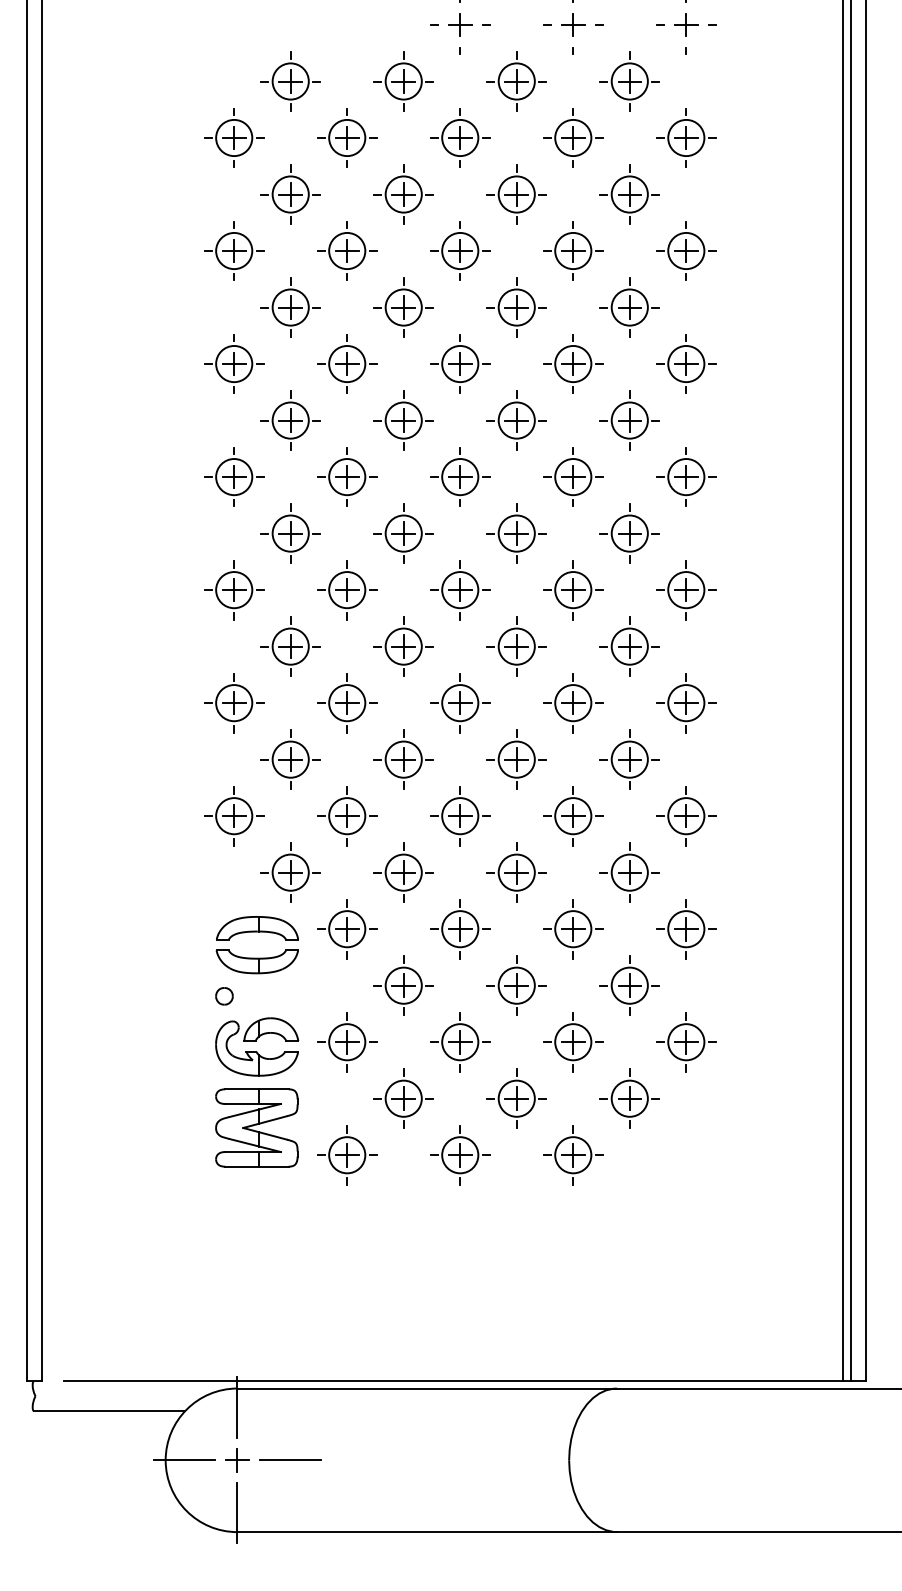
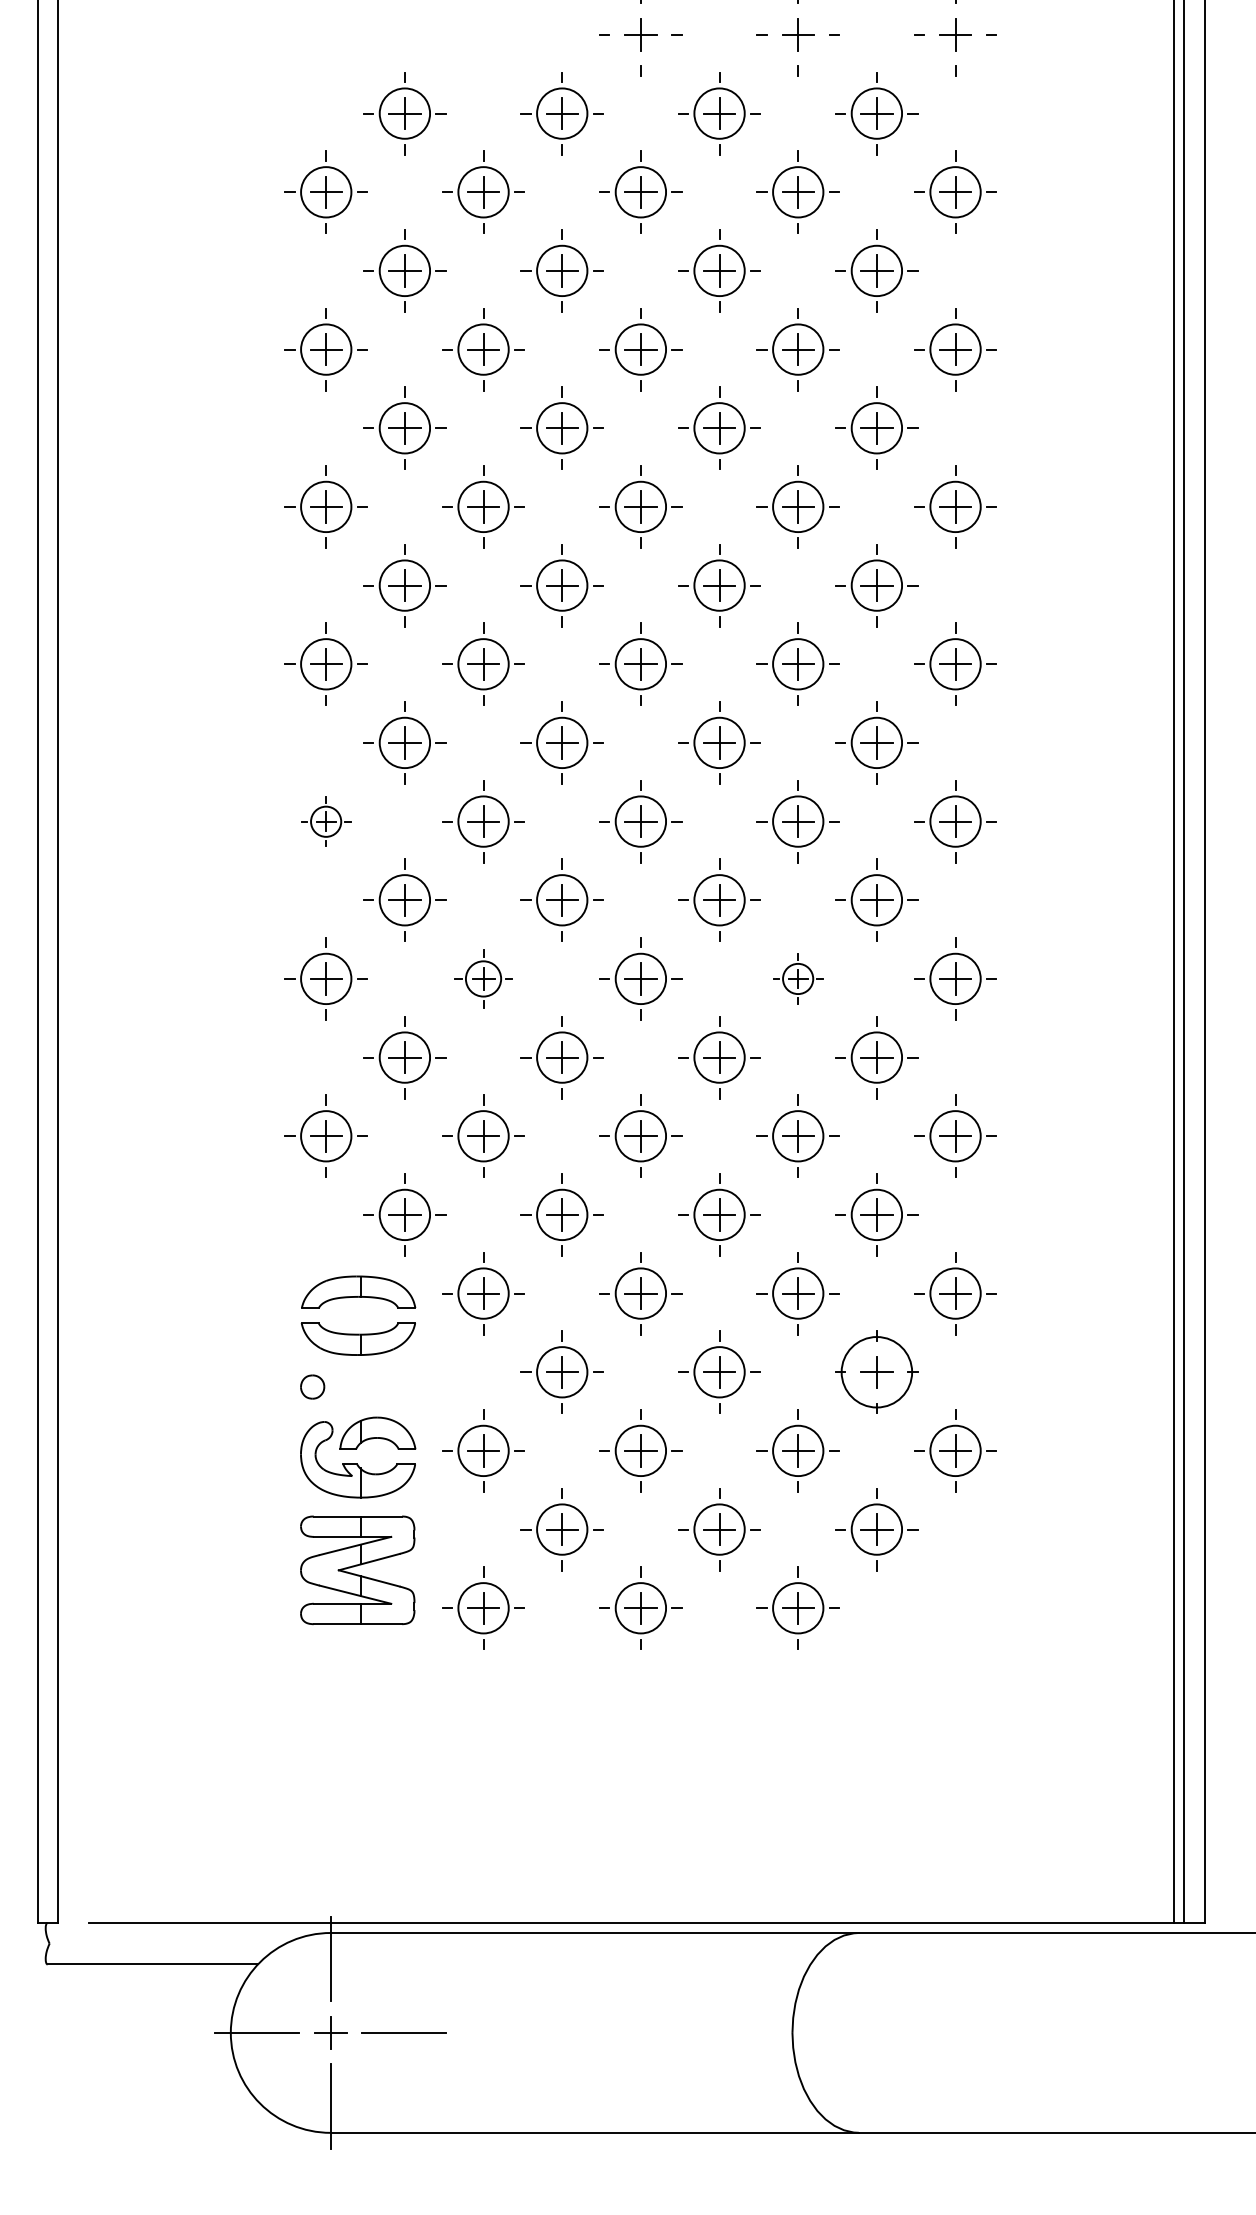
part: (233, 590) -> (325, 821), size x0.6
part: (347, 702) -> (483, 978), size x0.7
part: (572, 702) -> (797, 978), size x0.6
circle: (629, 985) -> (876, 1372), size x1.4

